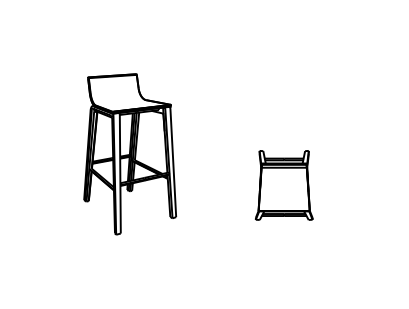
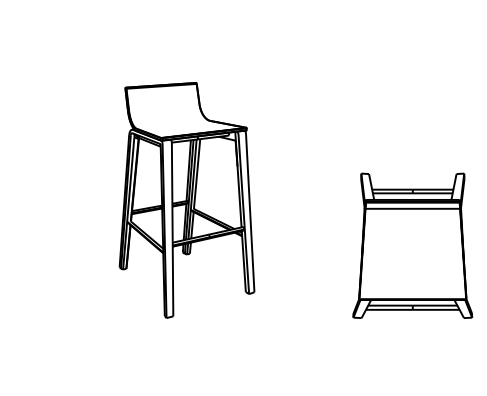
part: (283, 185) -> (411, 245), size x1.43

